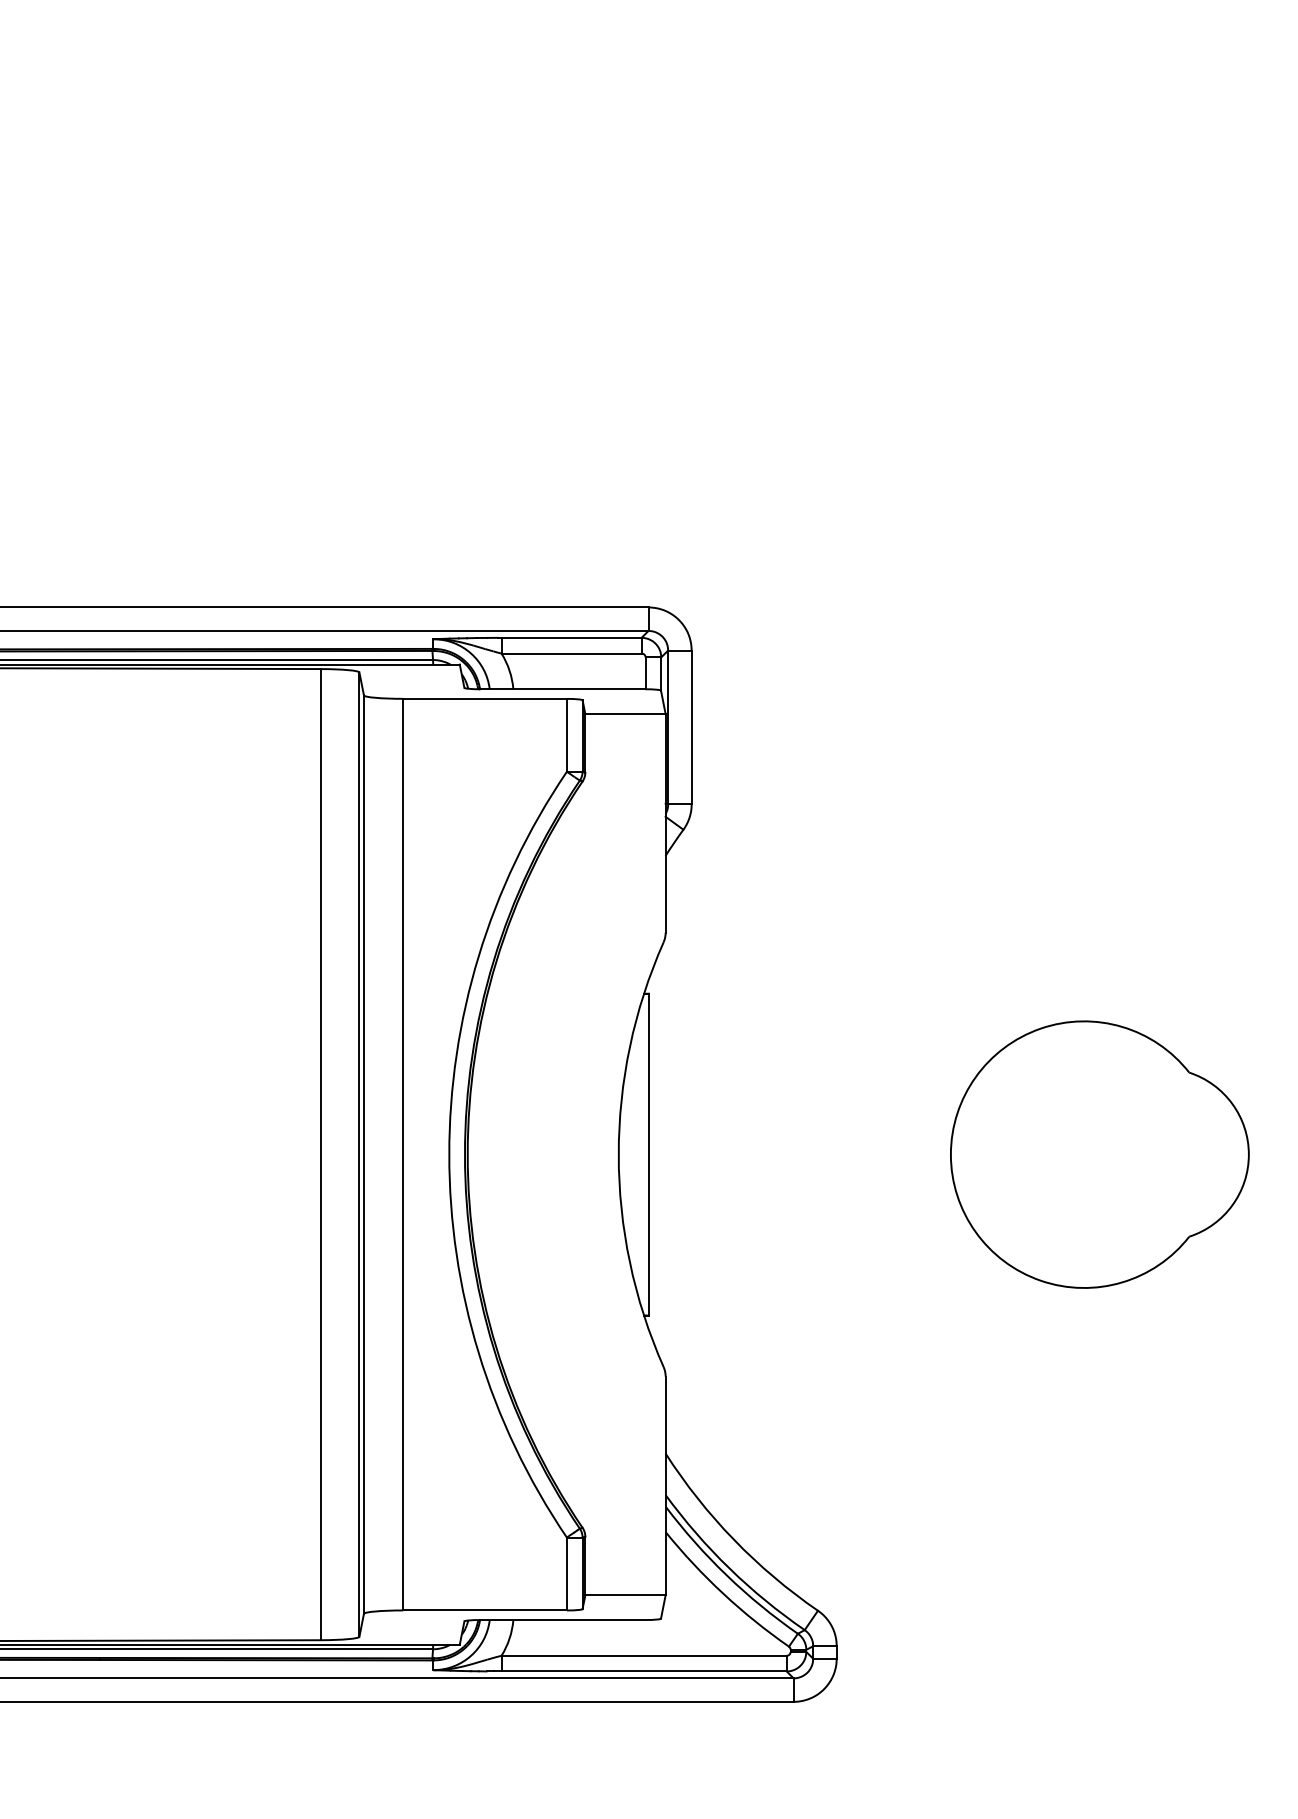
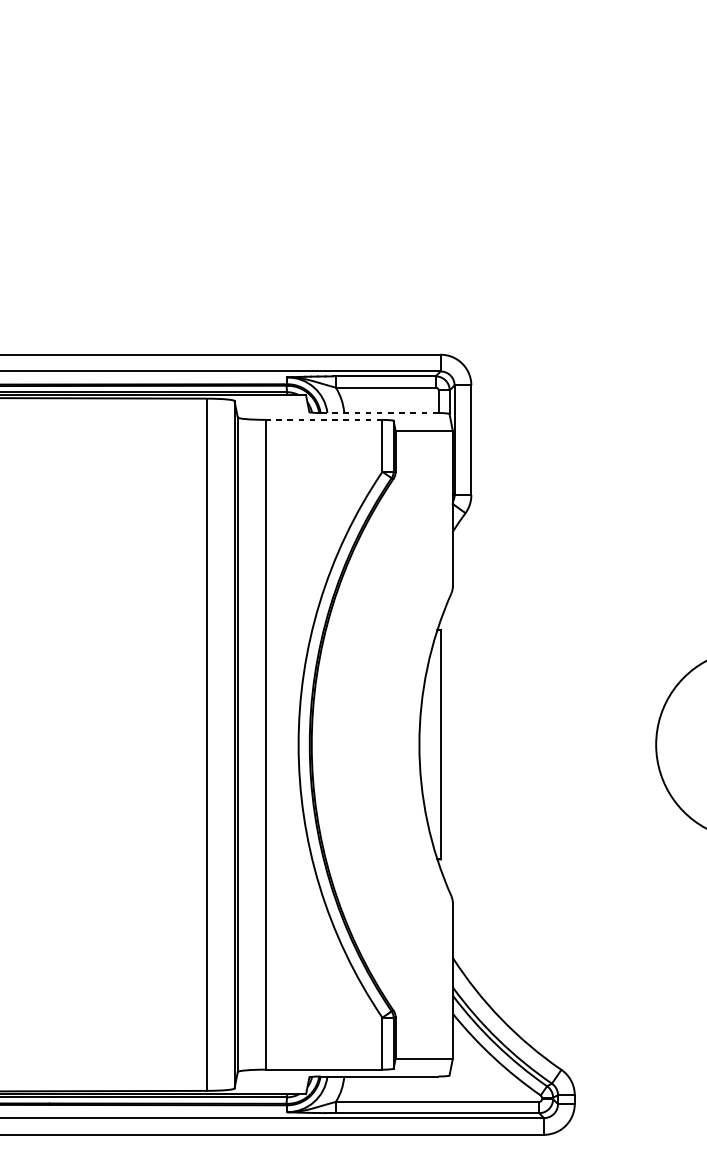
line: (562, 689) -> (379, 413), solid -> dashed
line: (485, 698) -> (324, 419), solid -> dashed

